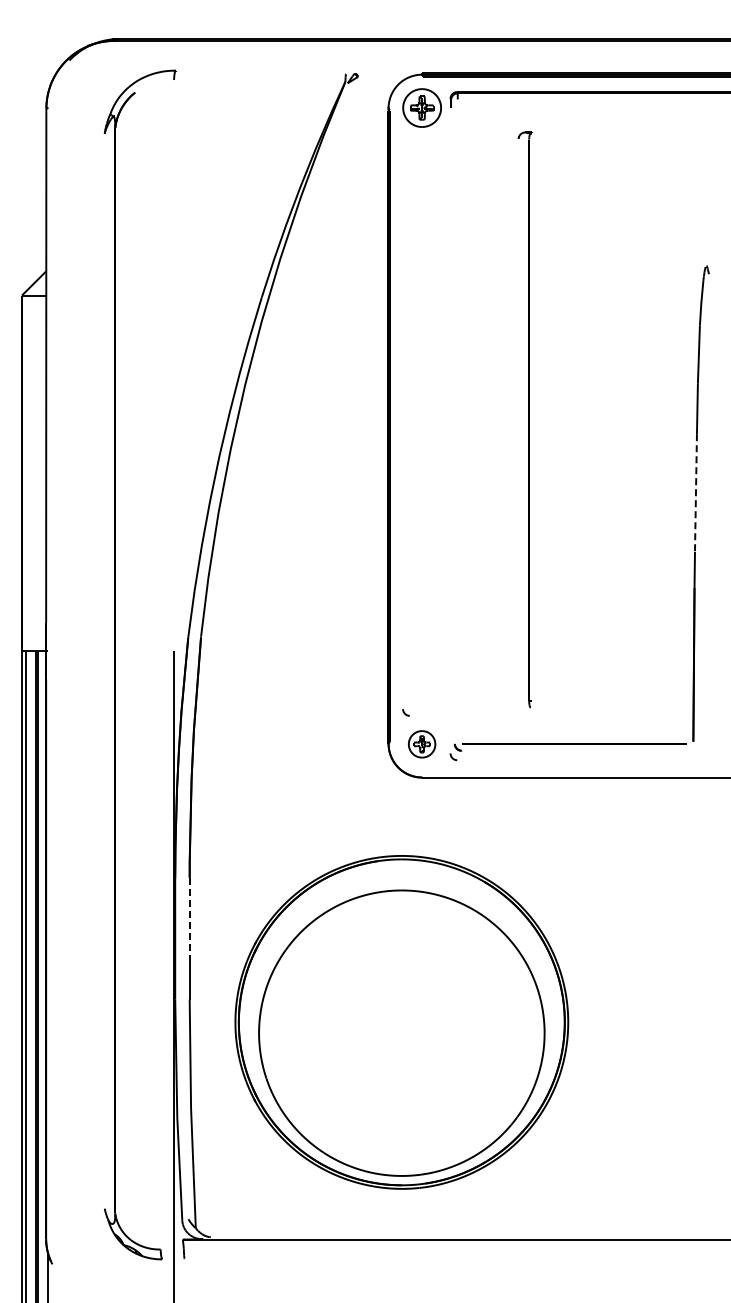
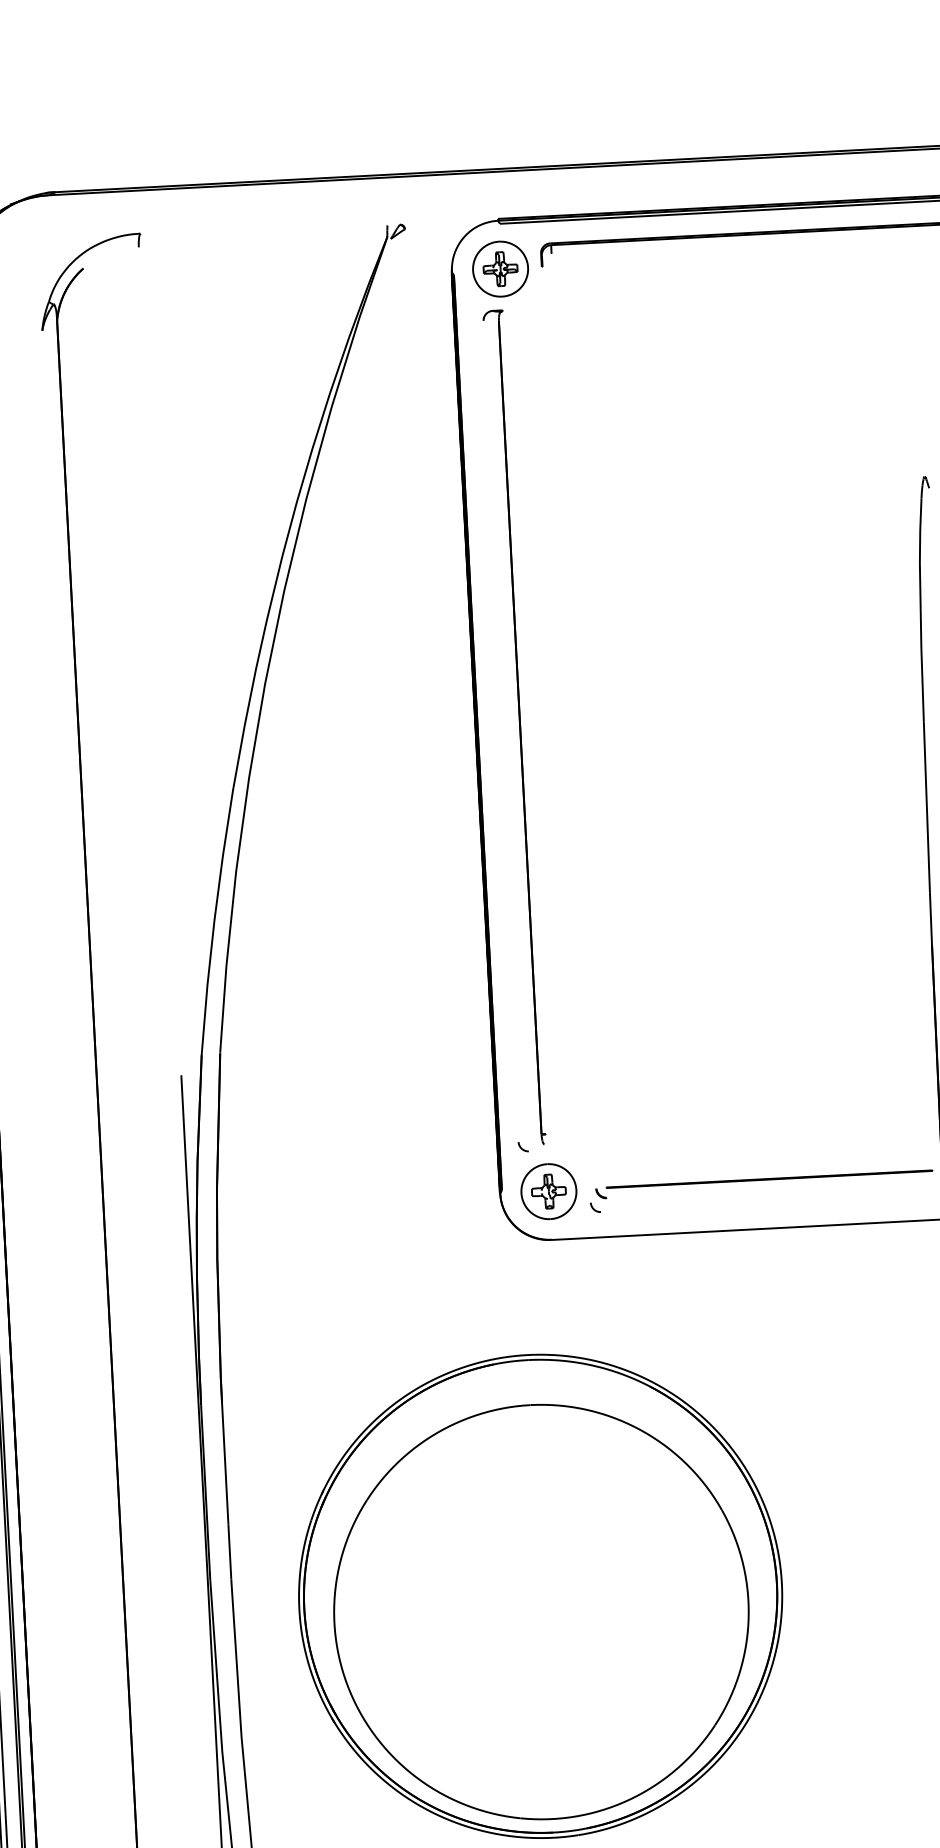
part: (524, 419) -> (513, 727), moved
line: (695, 493) -> (926, 807), dashed -> solid
part: (421, 744) -> (548, 1191), size x1.43
line: (189, 920) -> (225, 1464), dashed -> solid

